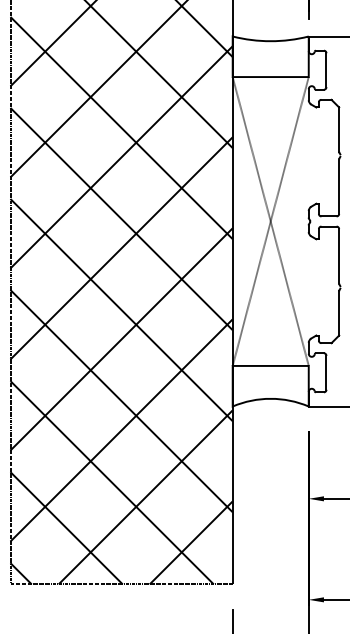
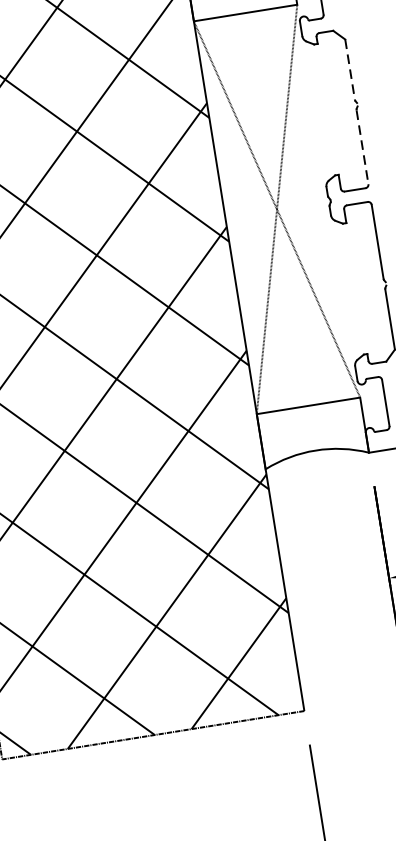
line: (339, 130) -> (350, 70), solid -> dashed
line: (339, 187) -> (363, 148), solid -> dashed

